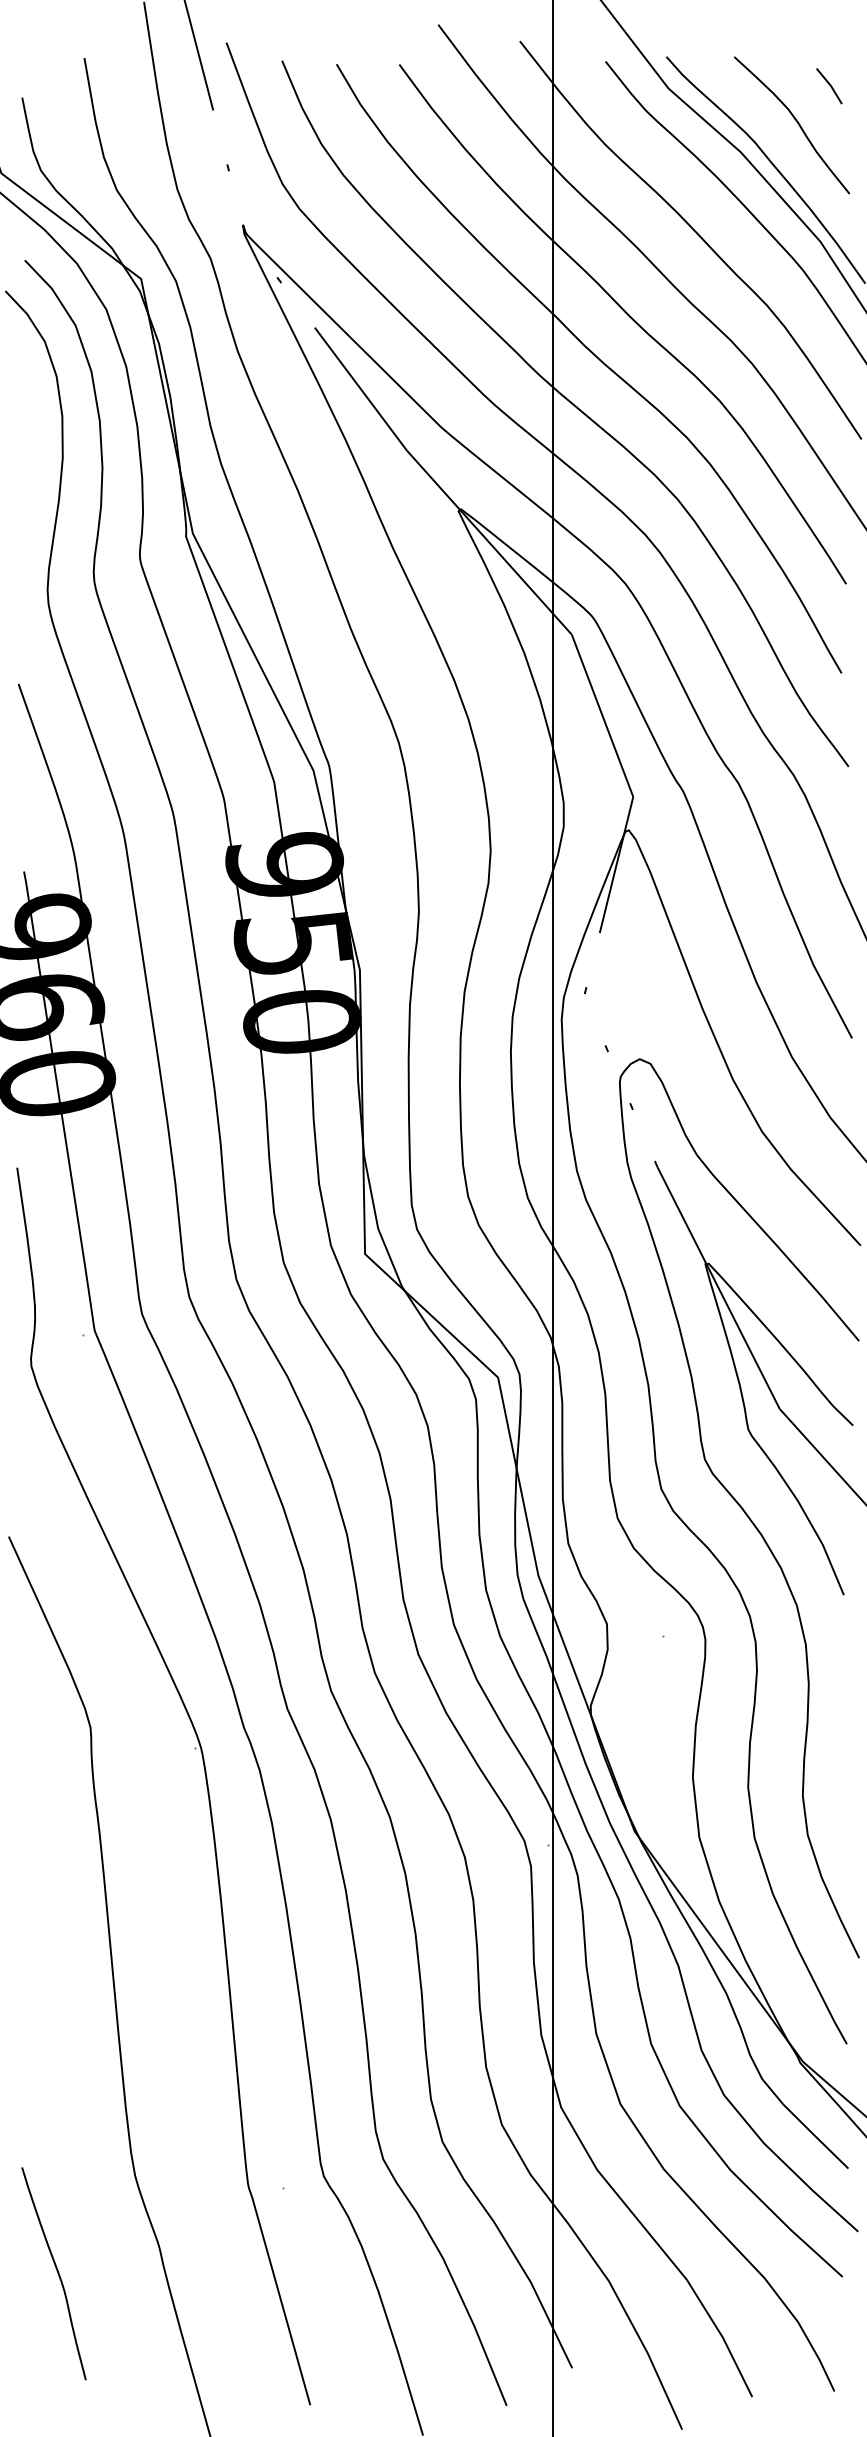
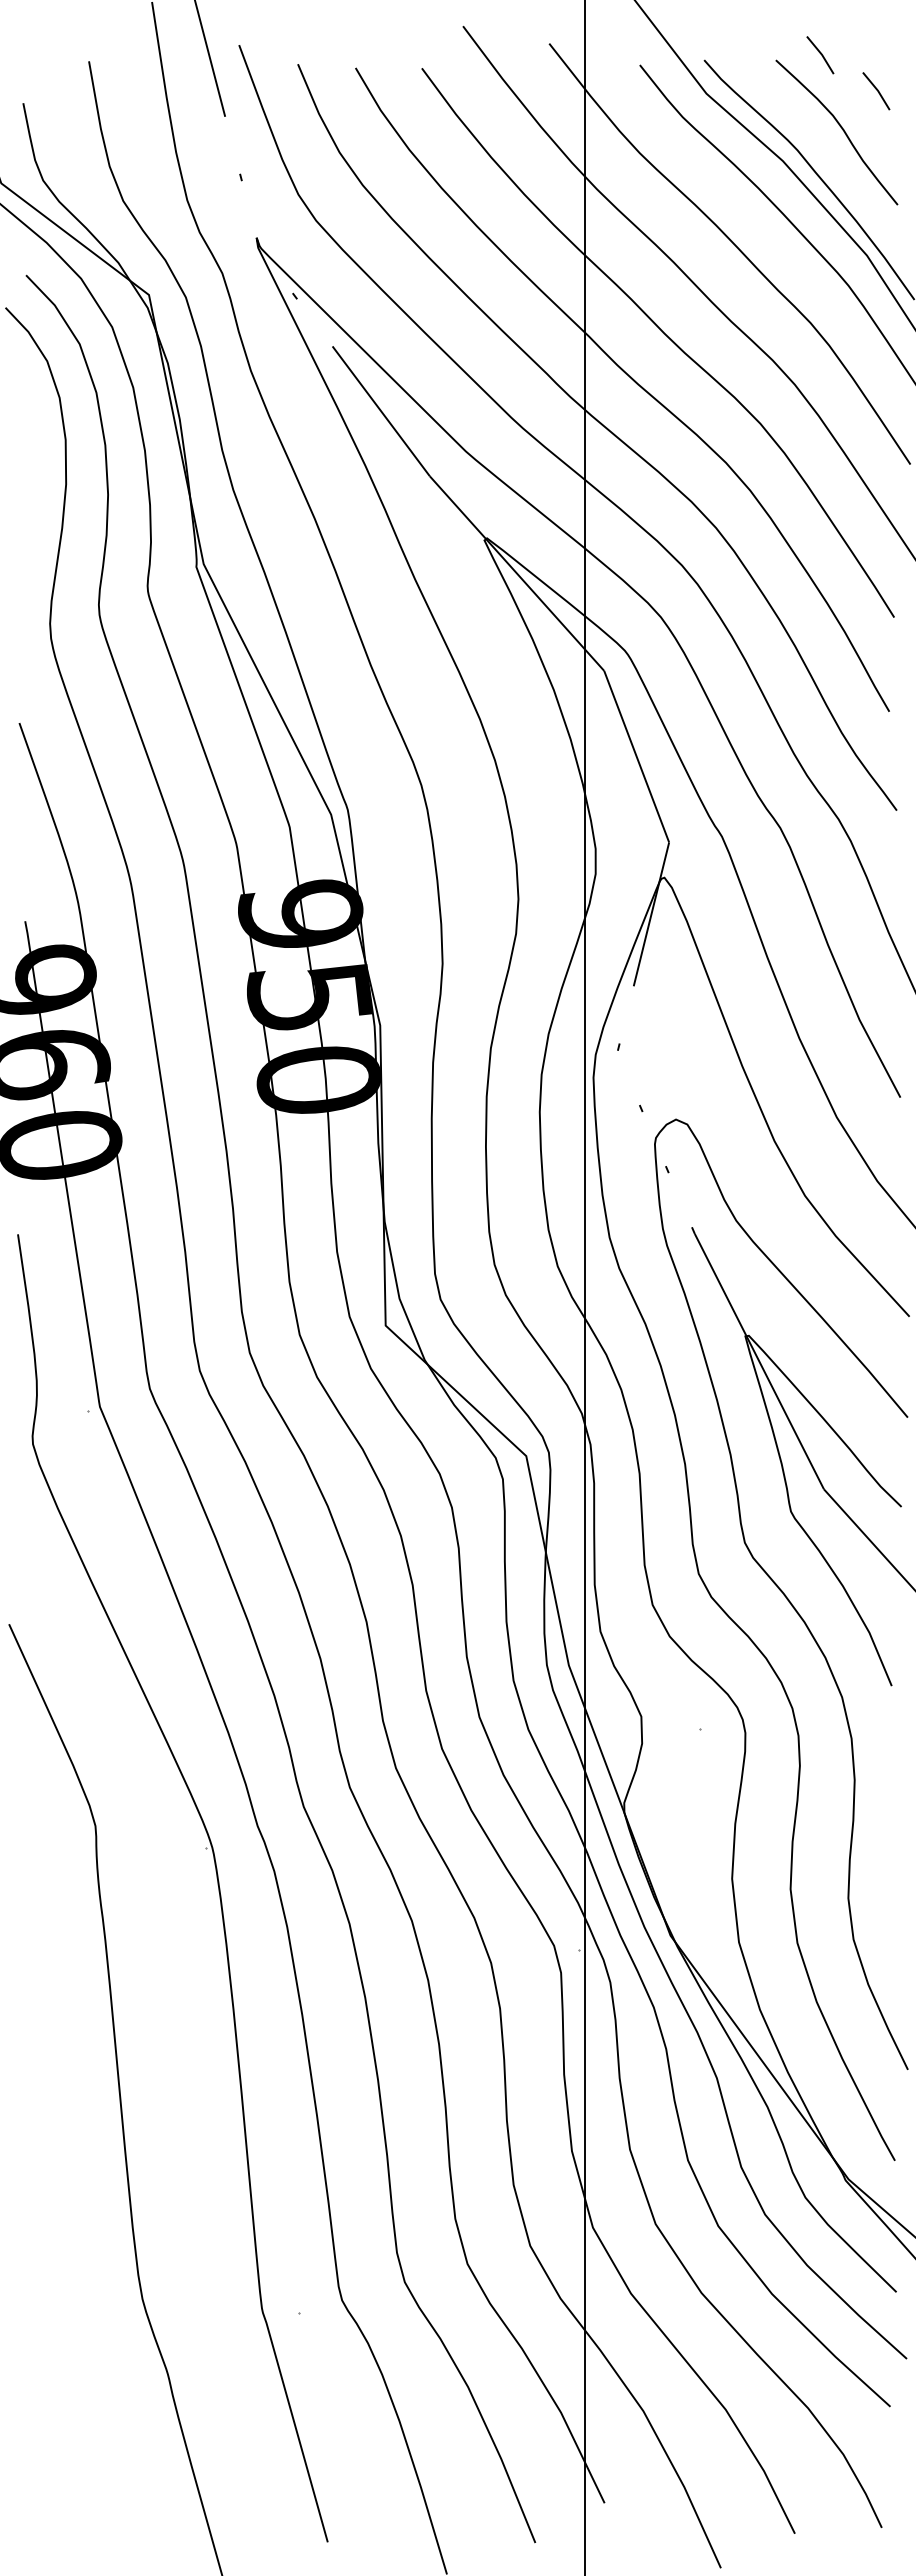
line: (776, 51) -> (820, 54), added
curve: (57, 2273) -> (60, 2403), removed

